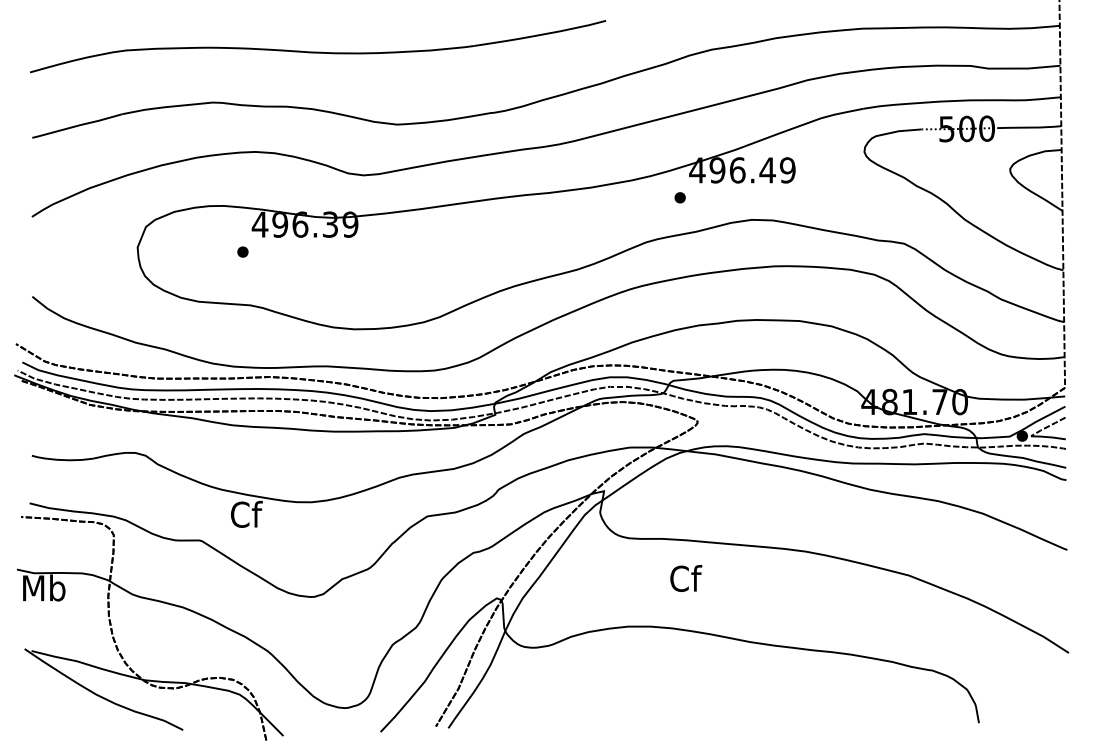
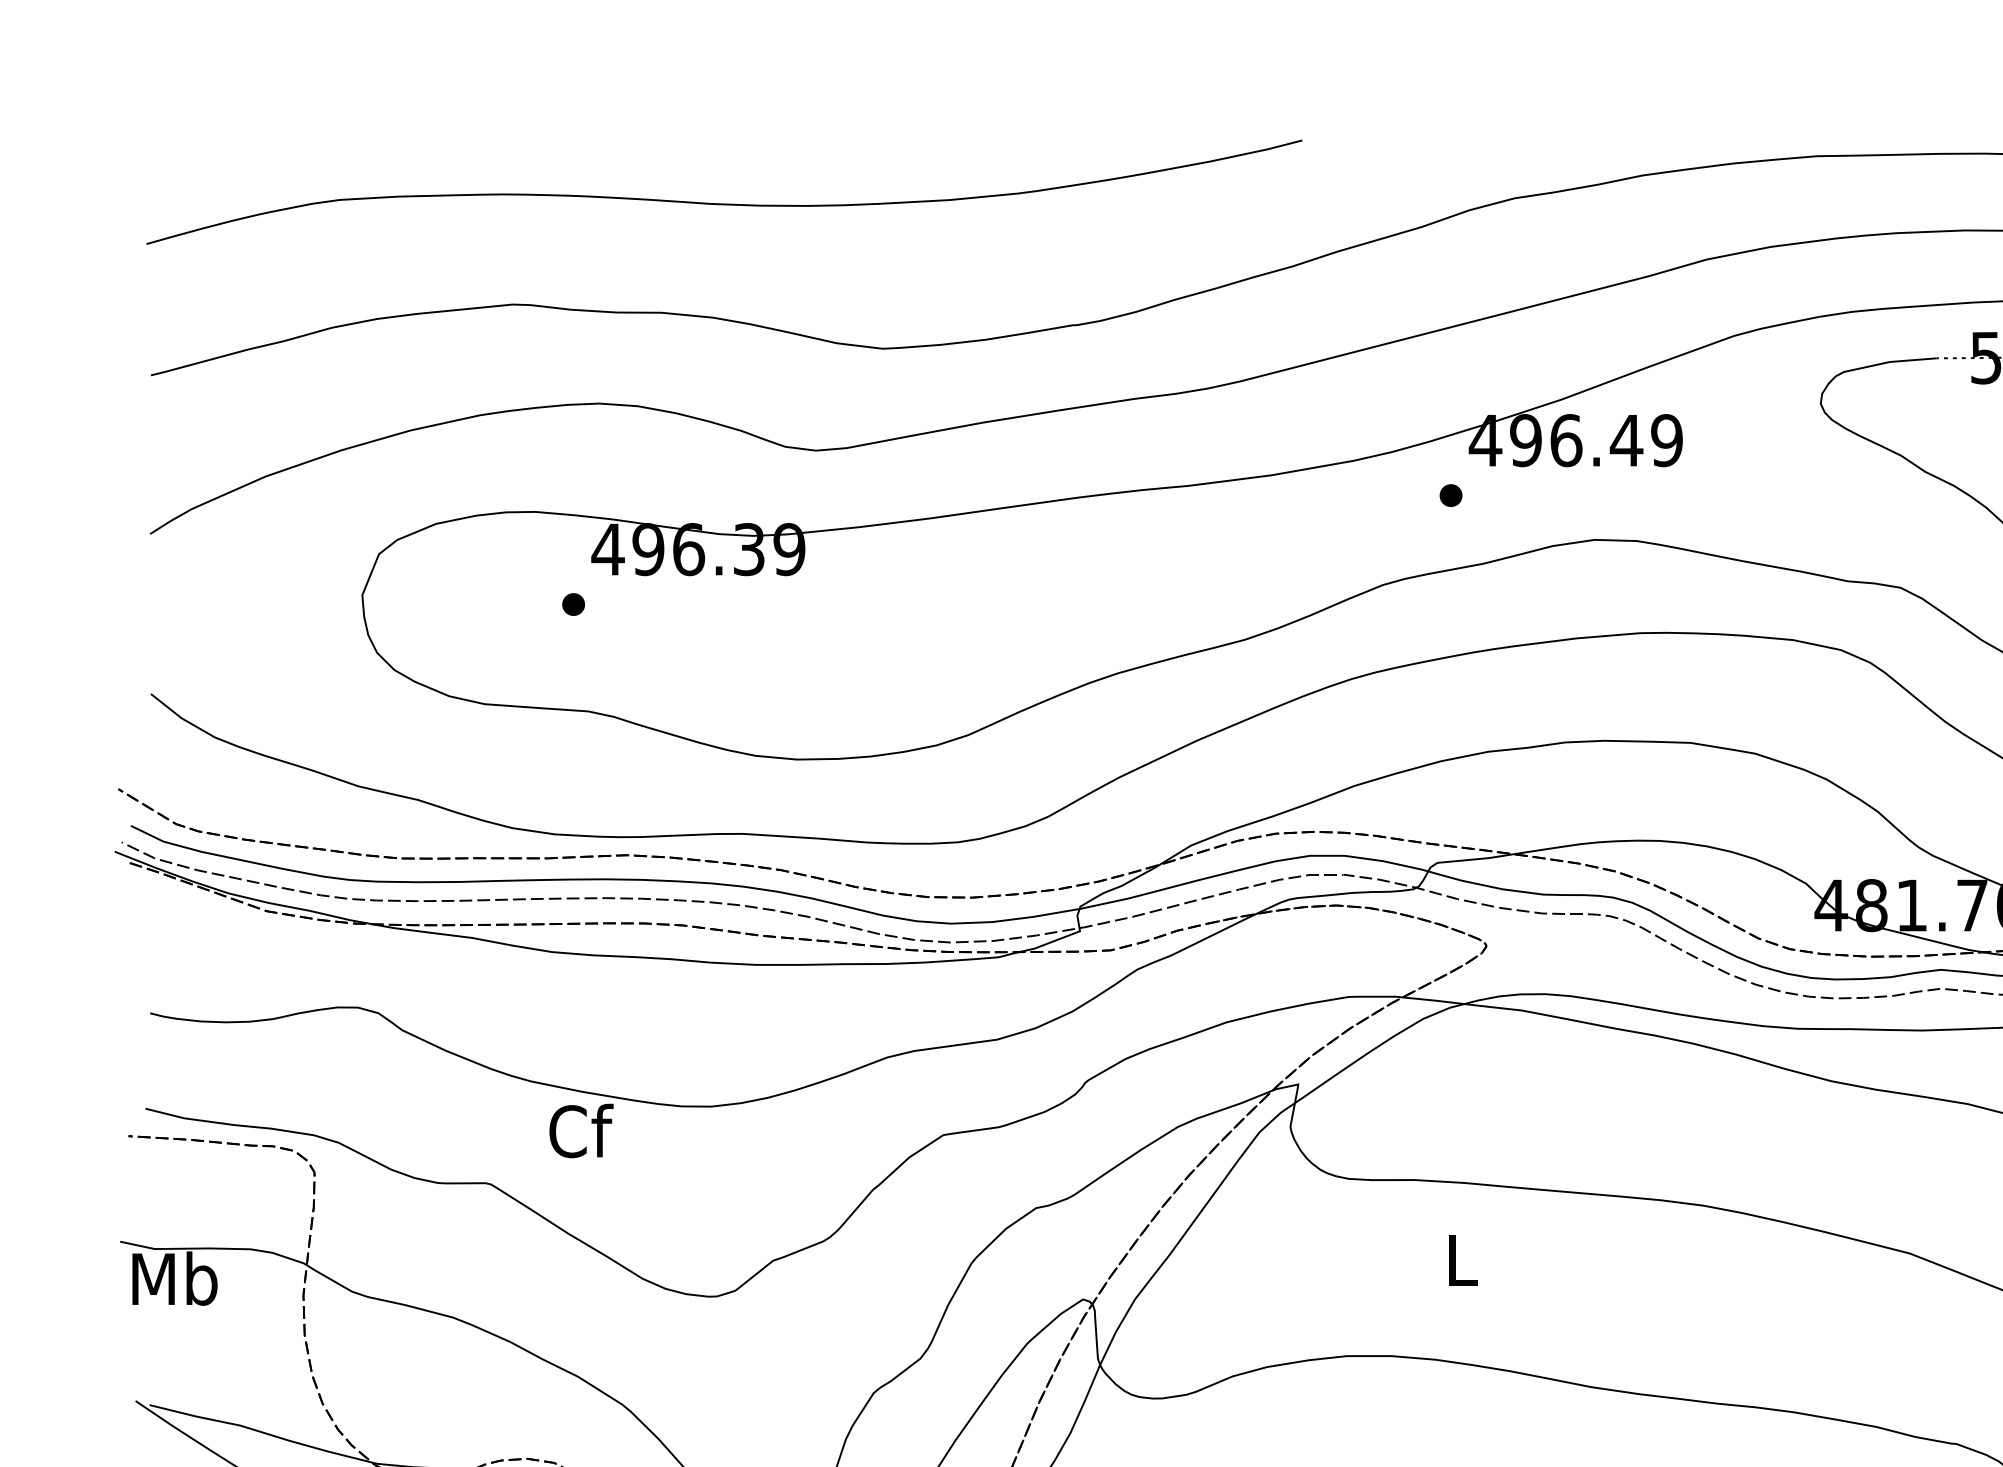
text: (686, 578) -> (1463, 1259), Cf -> L

